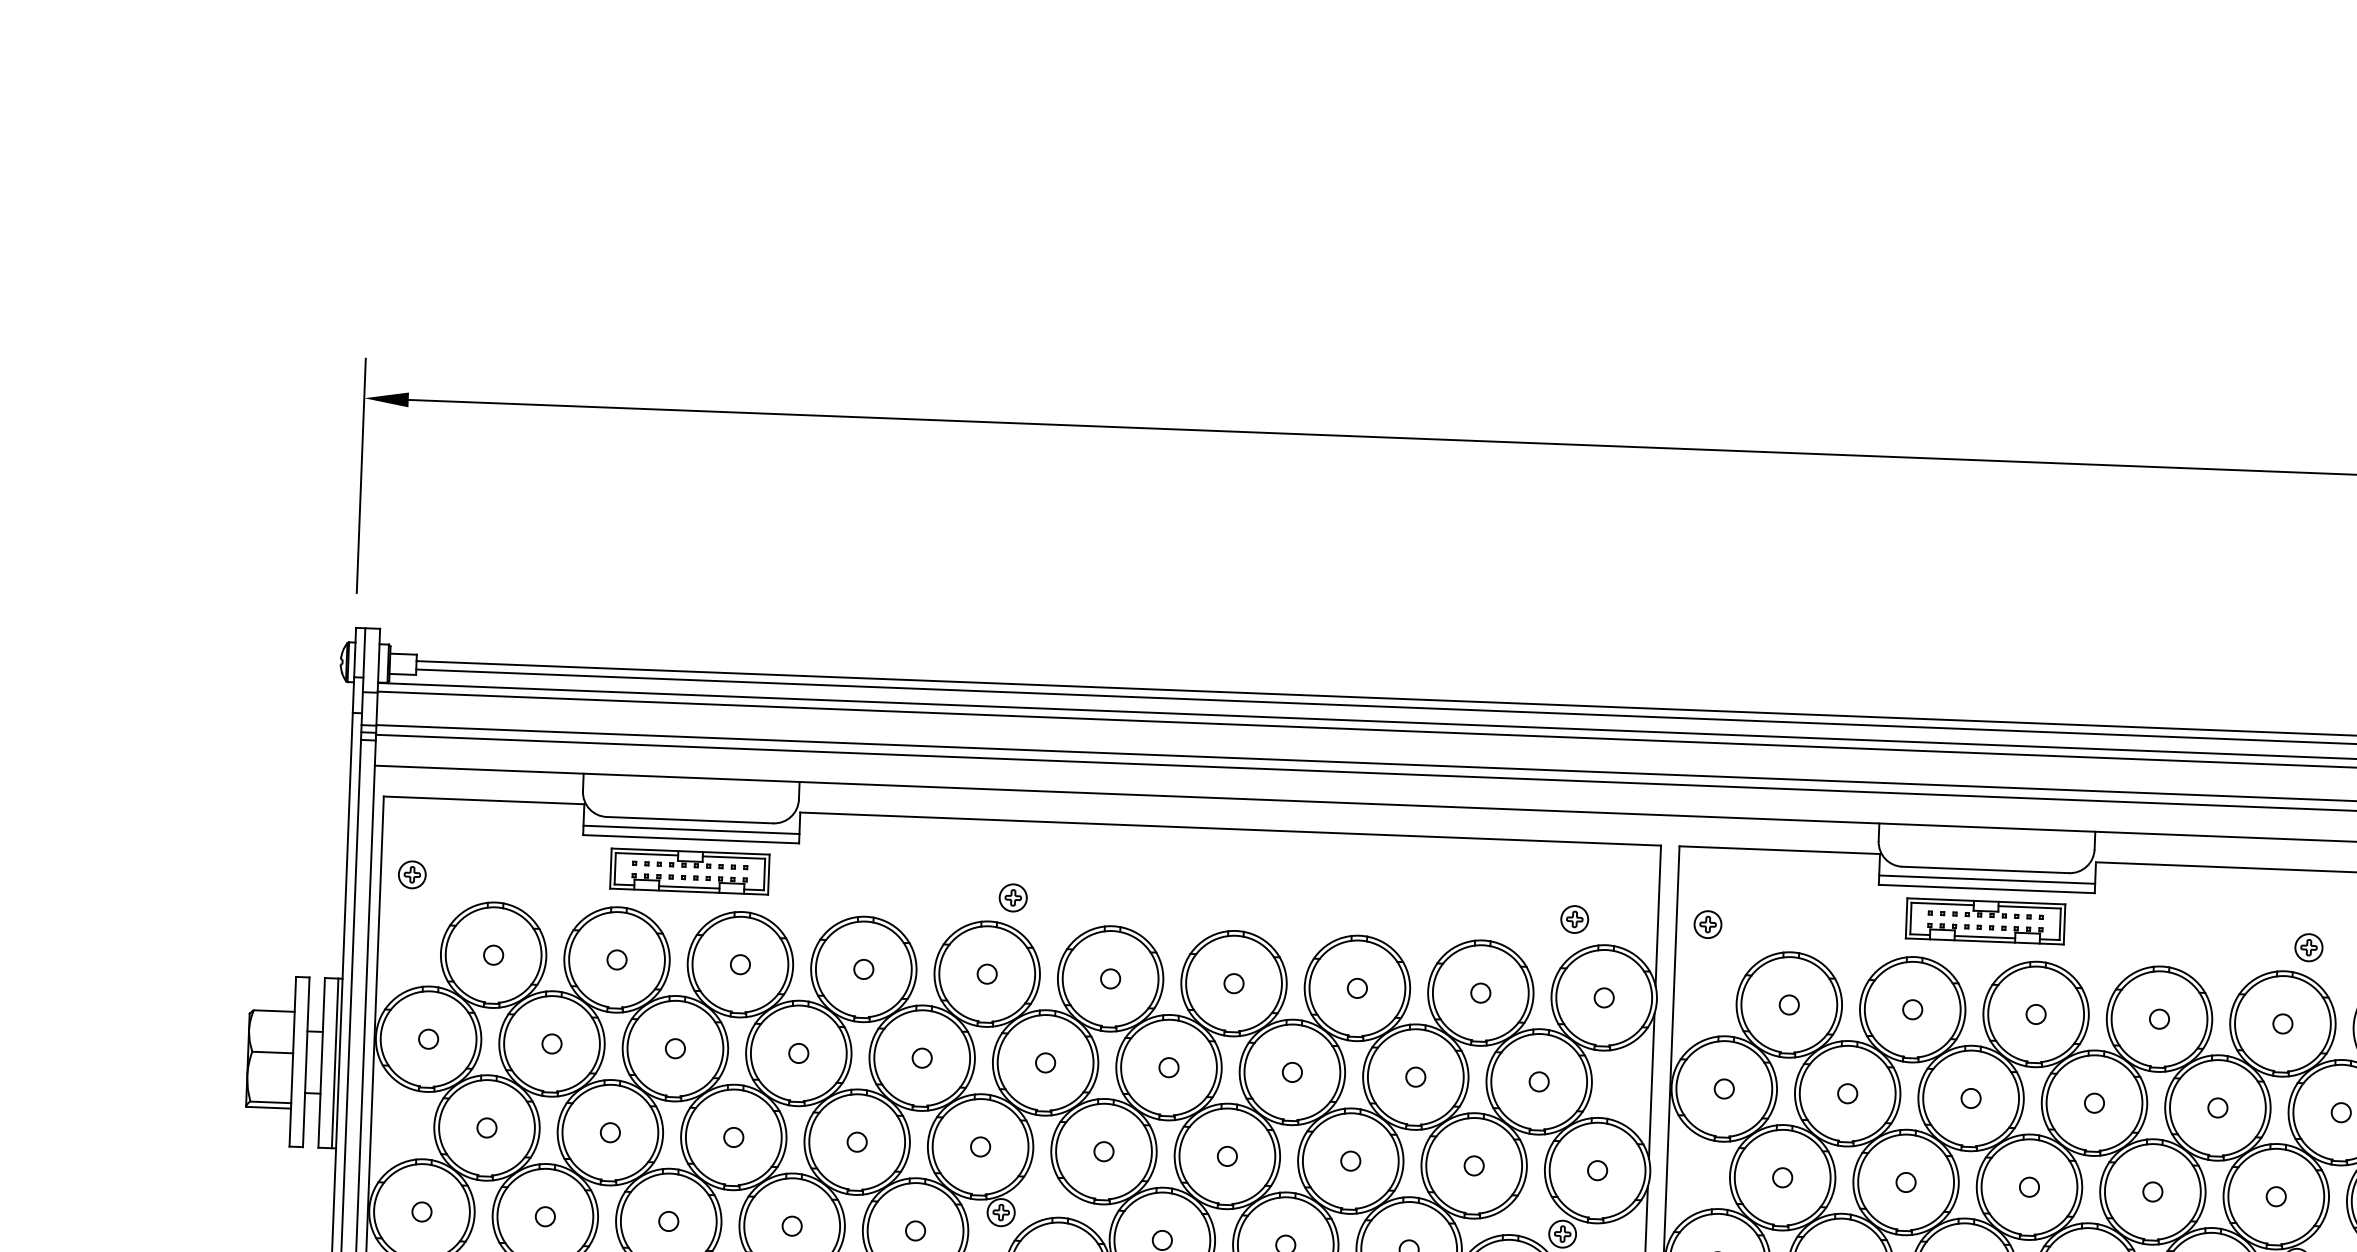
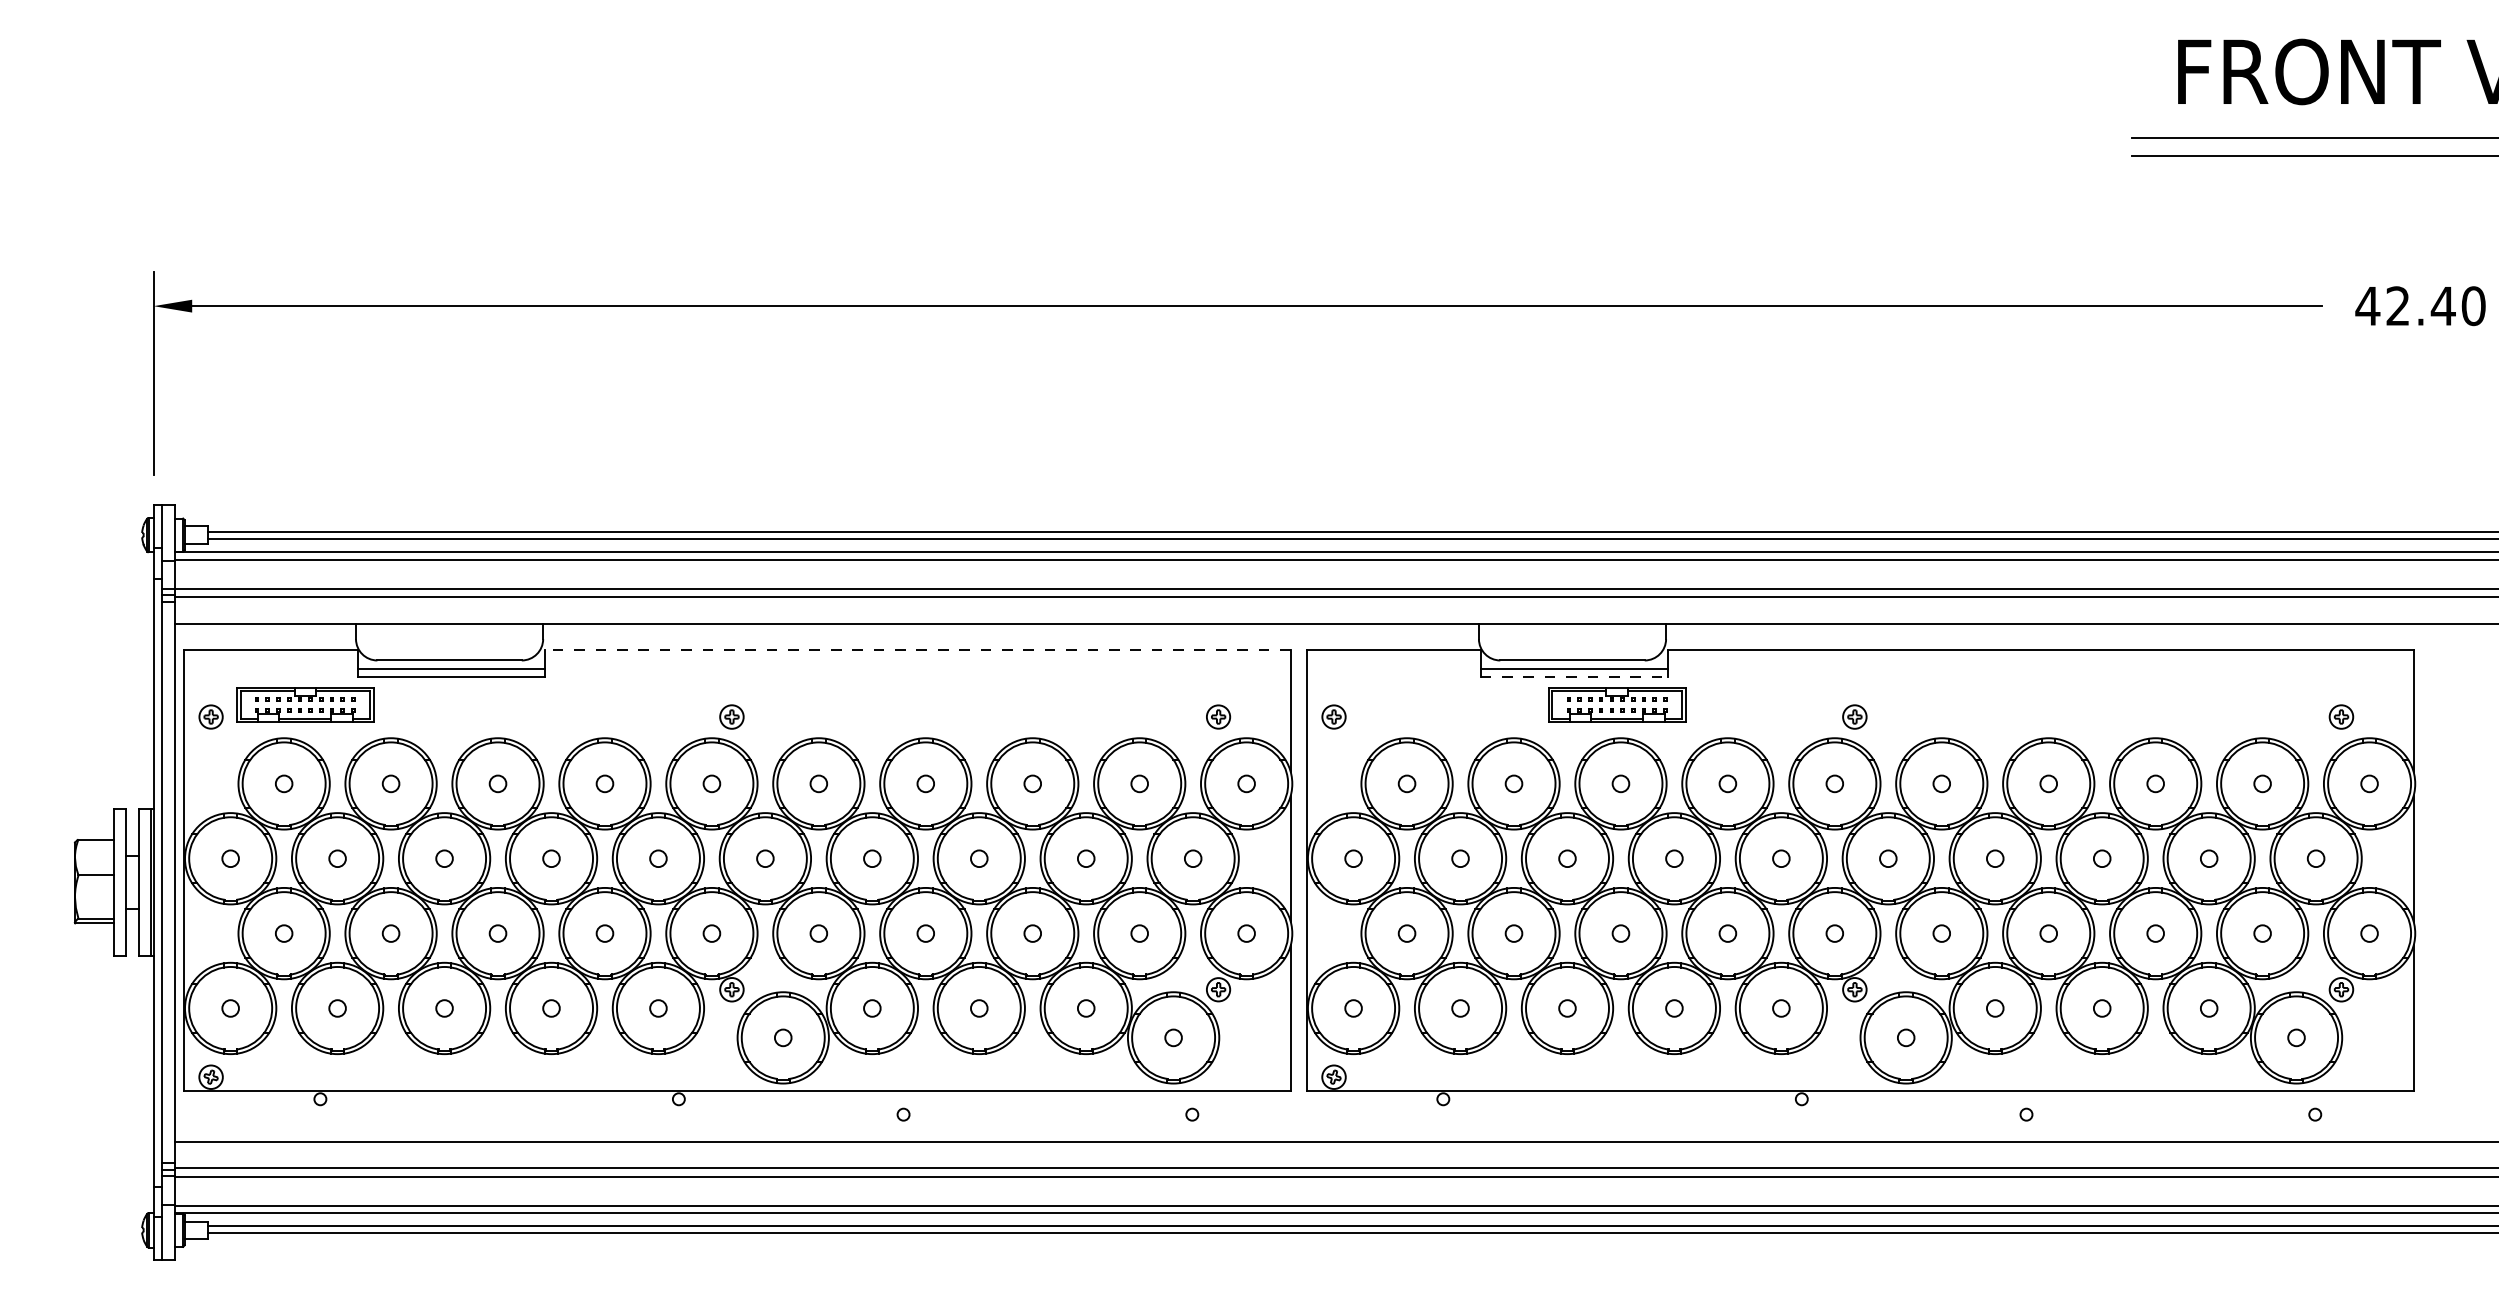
line: (1230, 829) -> (917, 650), solid -> dashed
part: (690, 871) -> (305, 704), moved
line: (1987, 888) -> (1574, 676), solid -> dashed
part: (1986, 920) -> (1617, 704), moved

